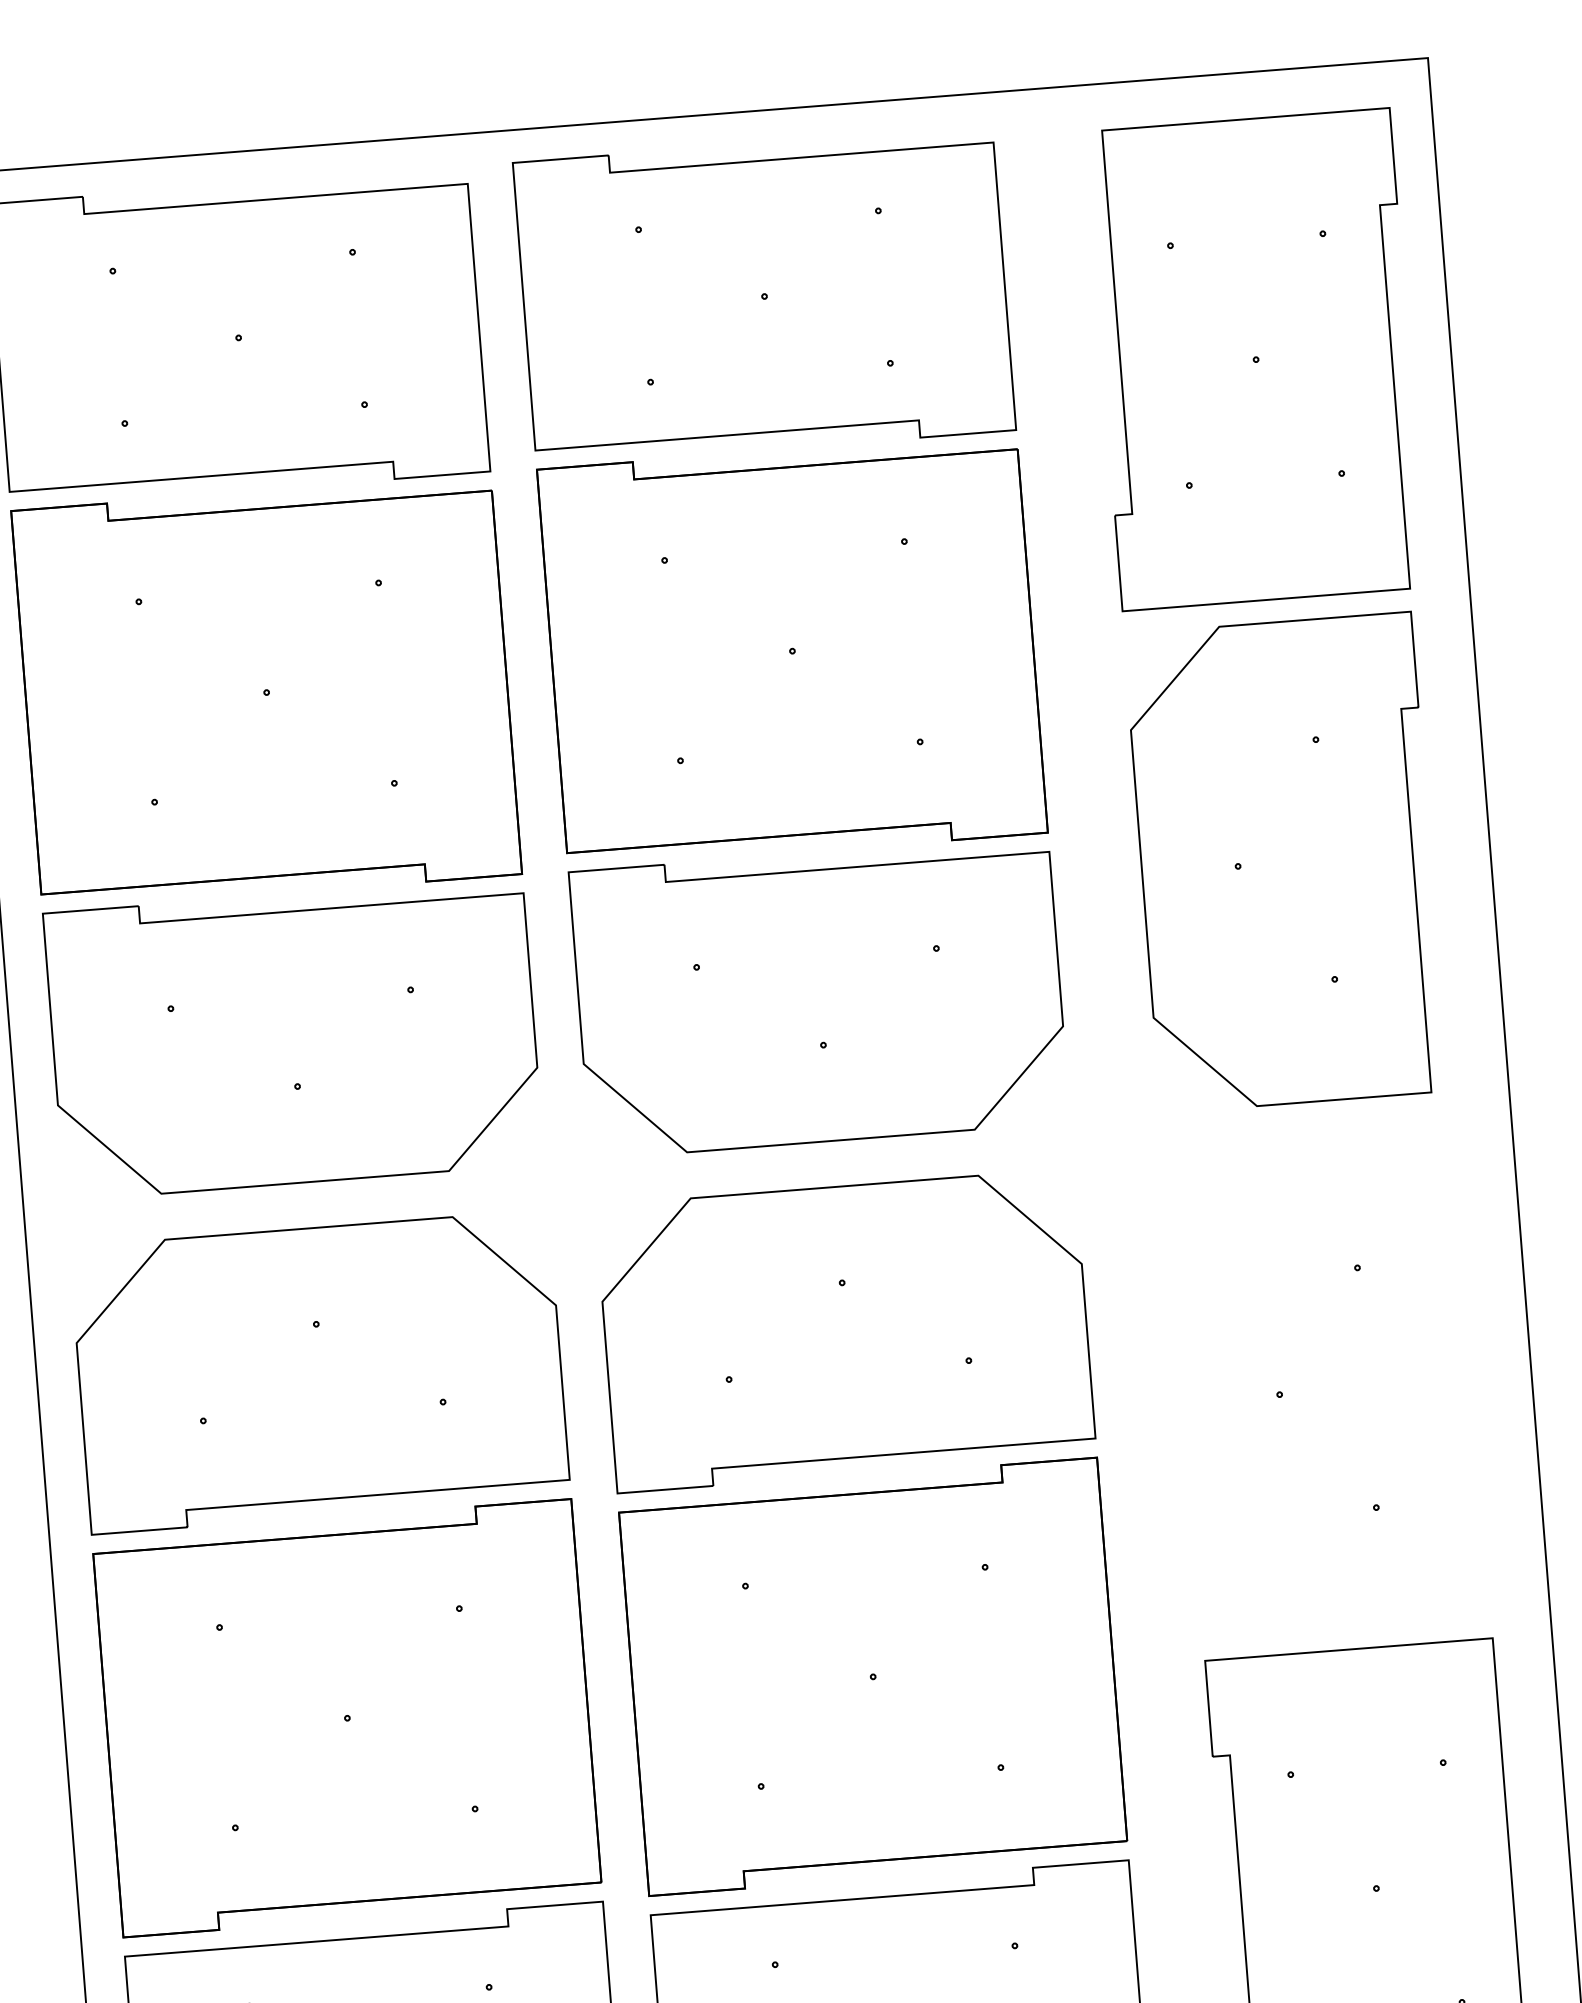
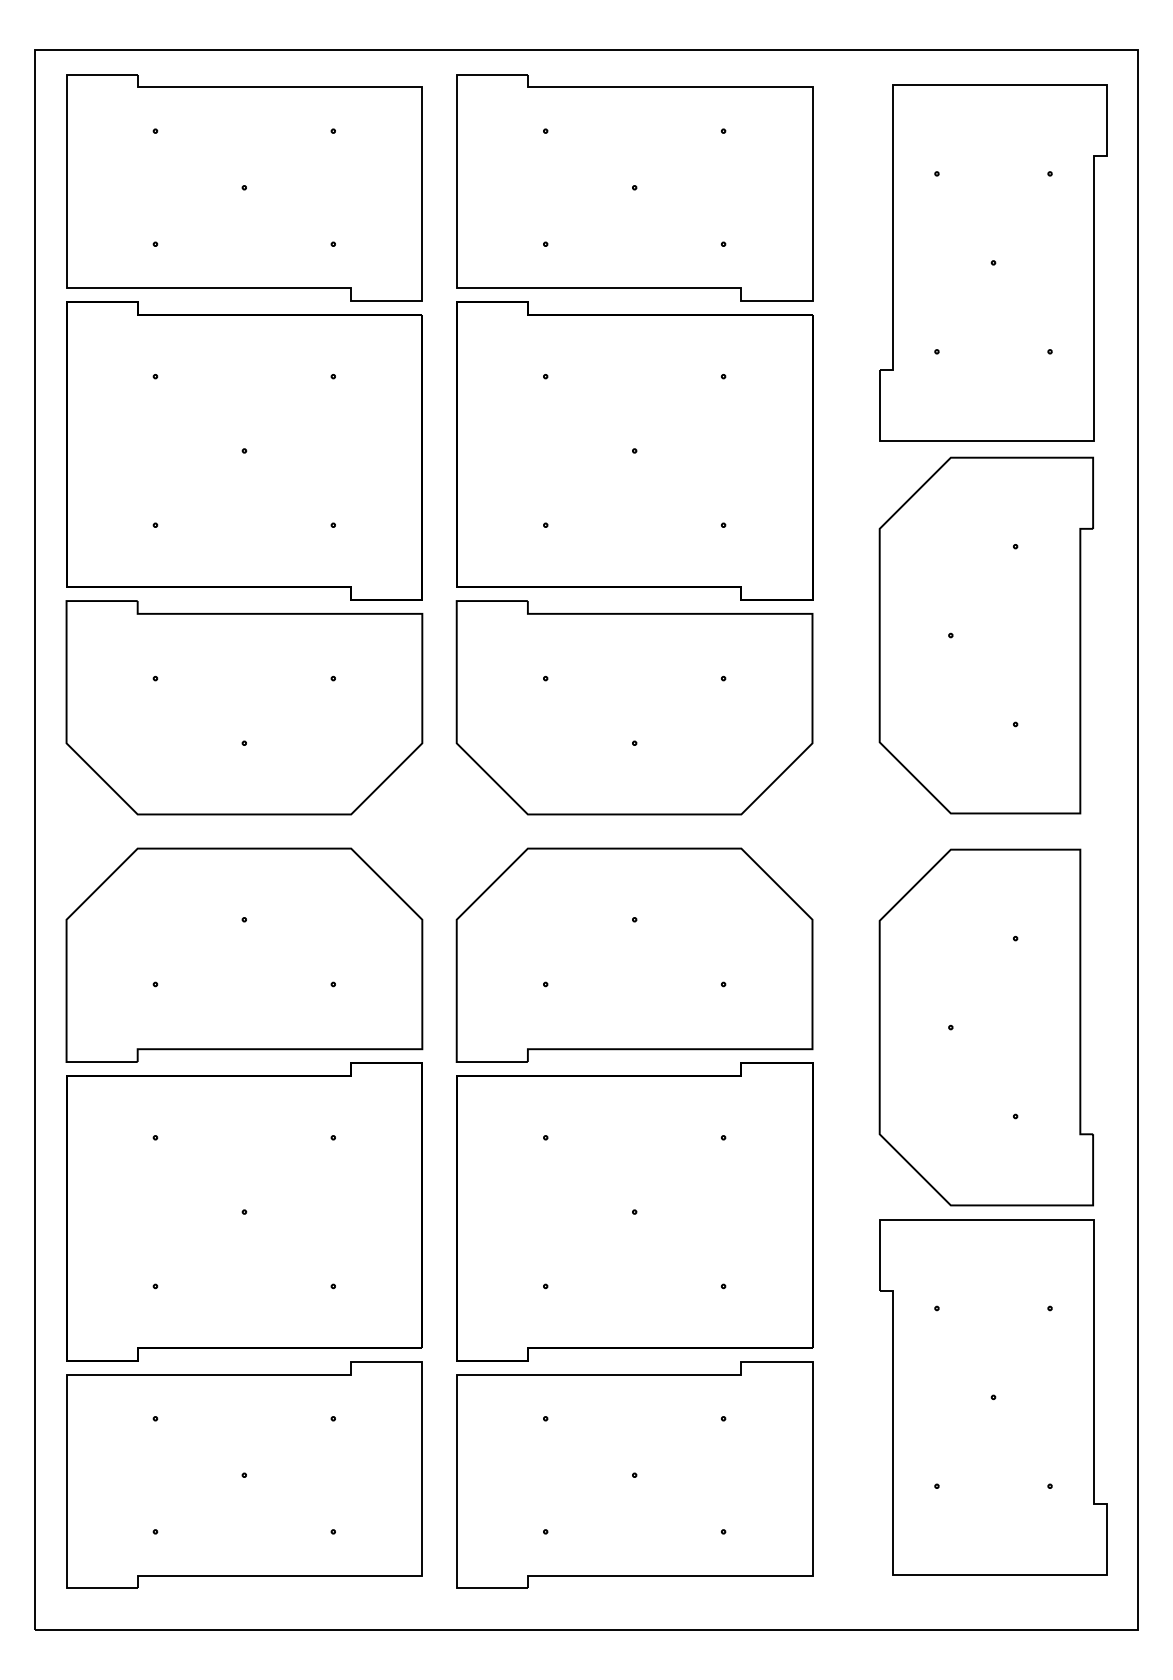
part: (1326, 1390) -> (985, 1027), added

